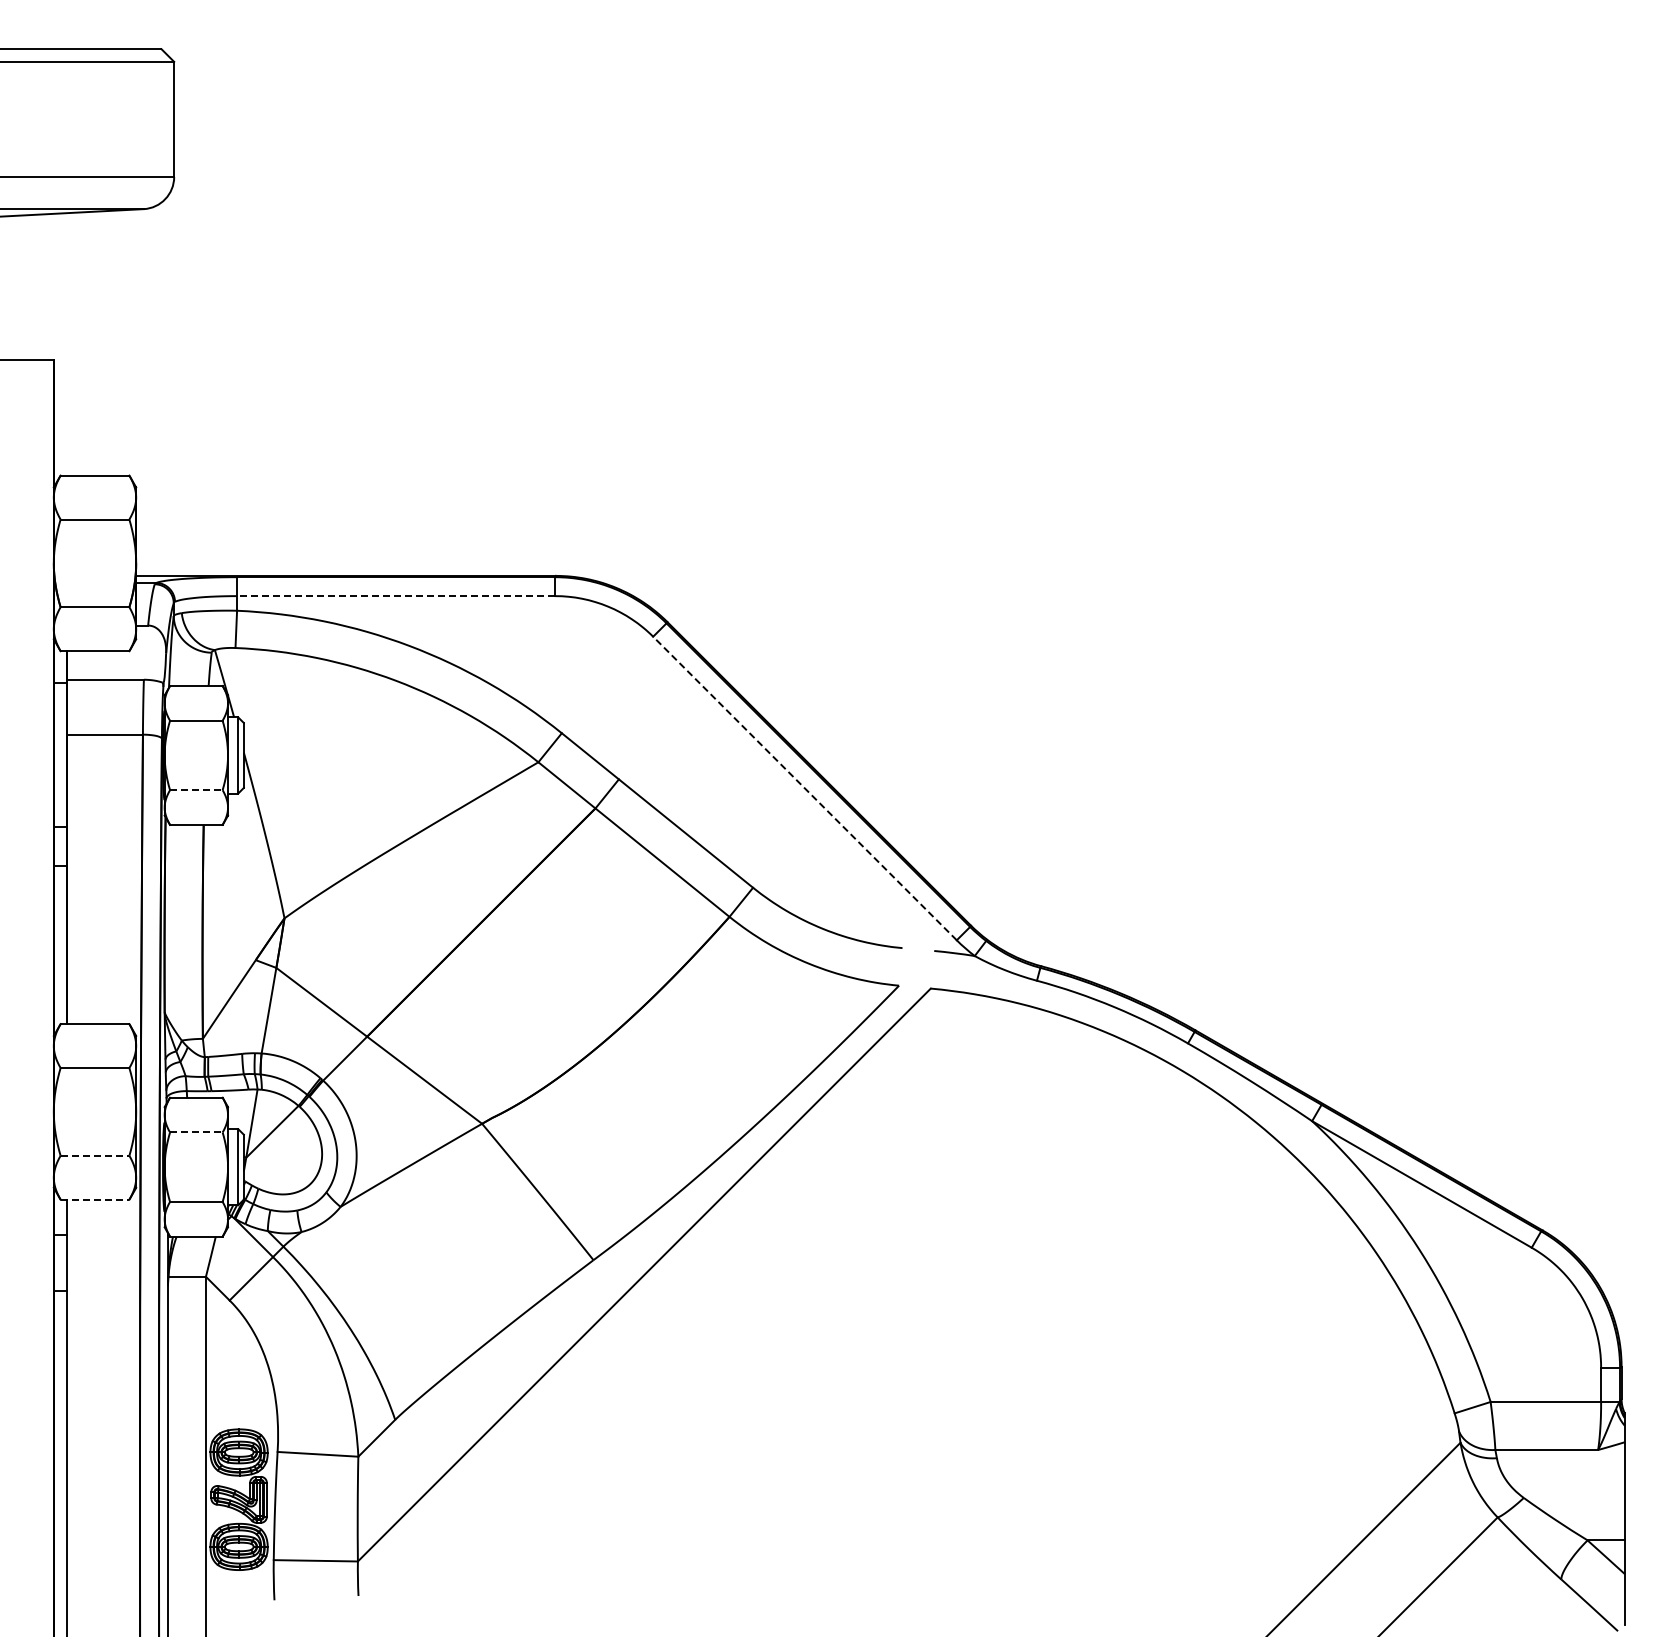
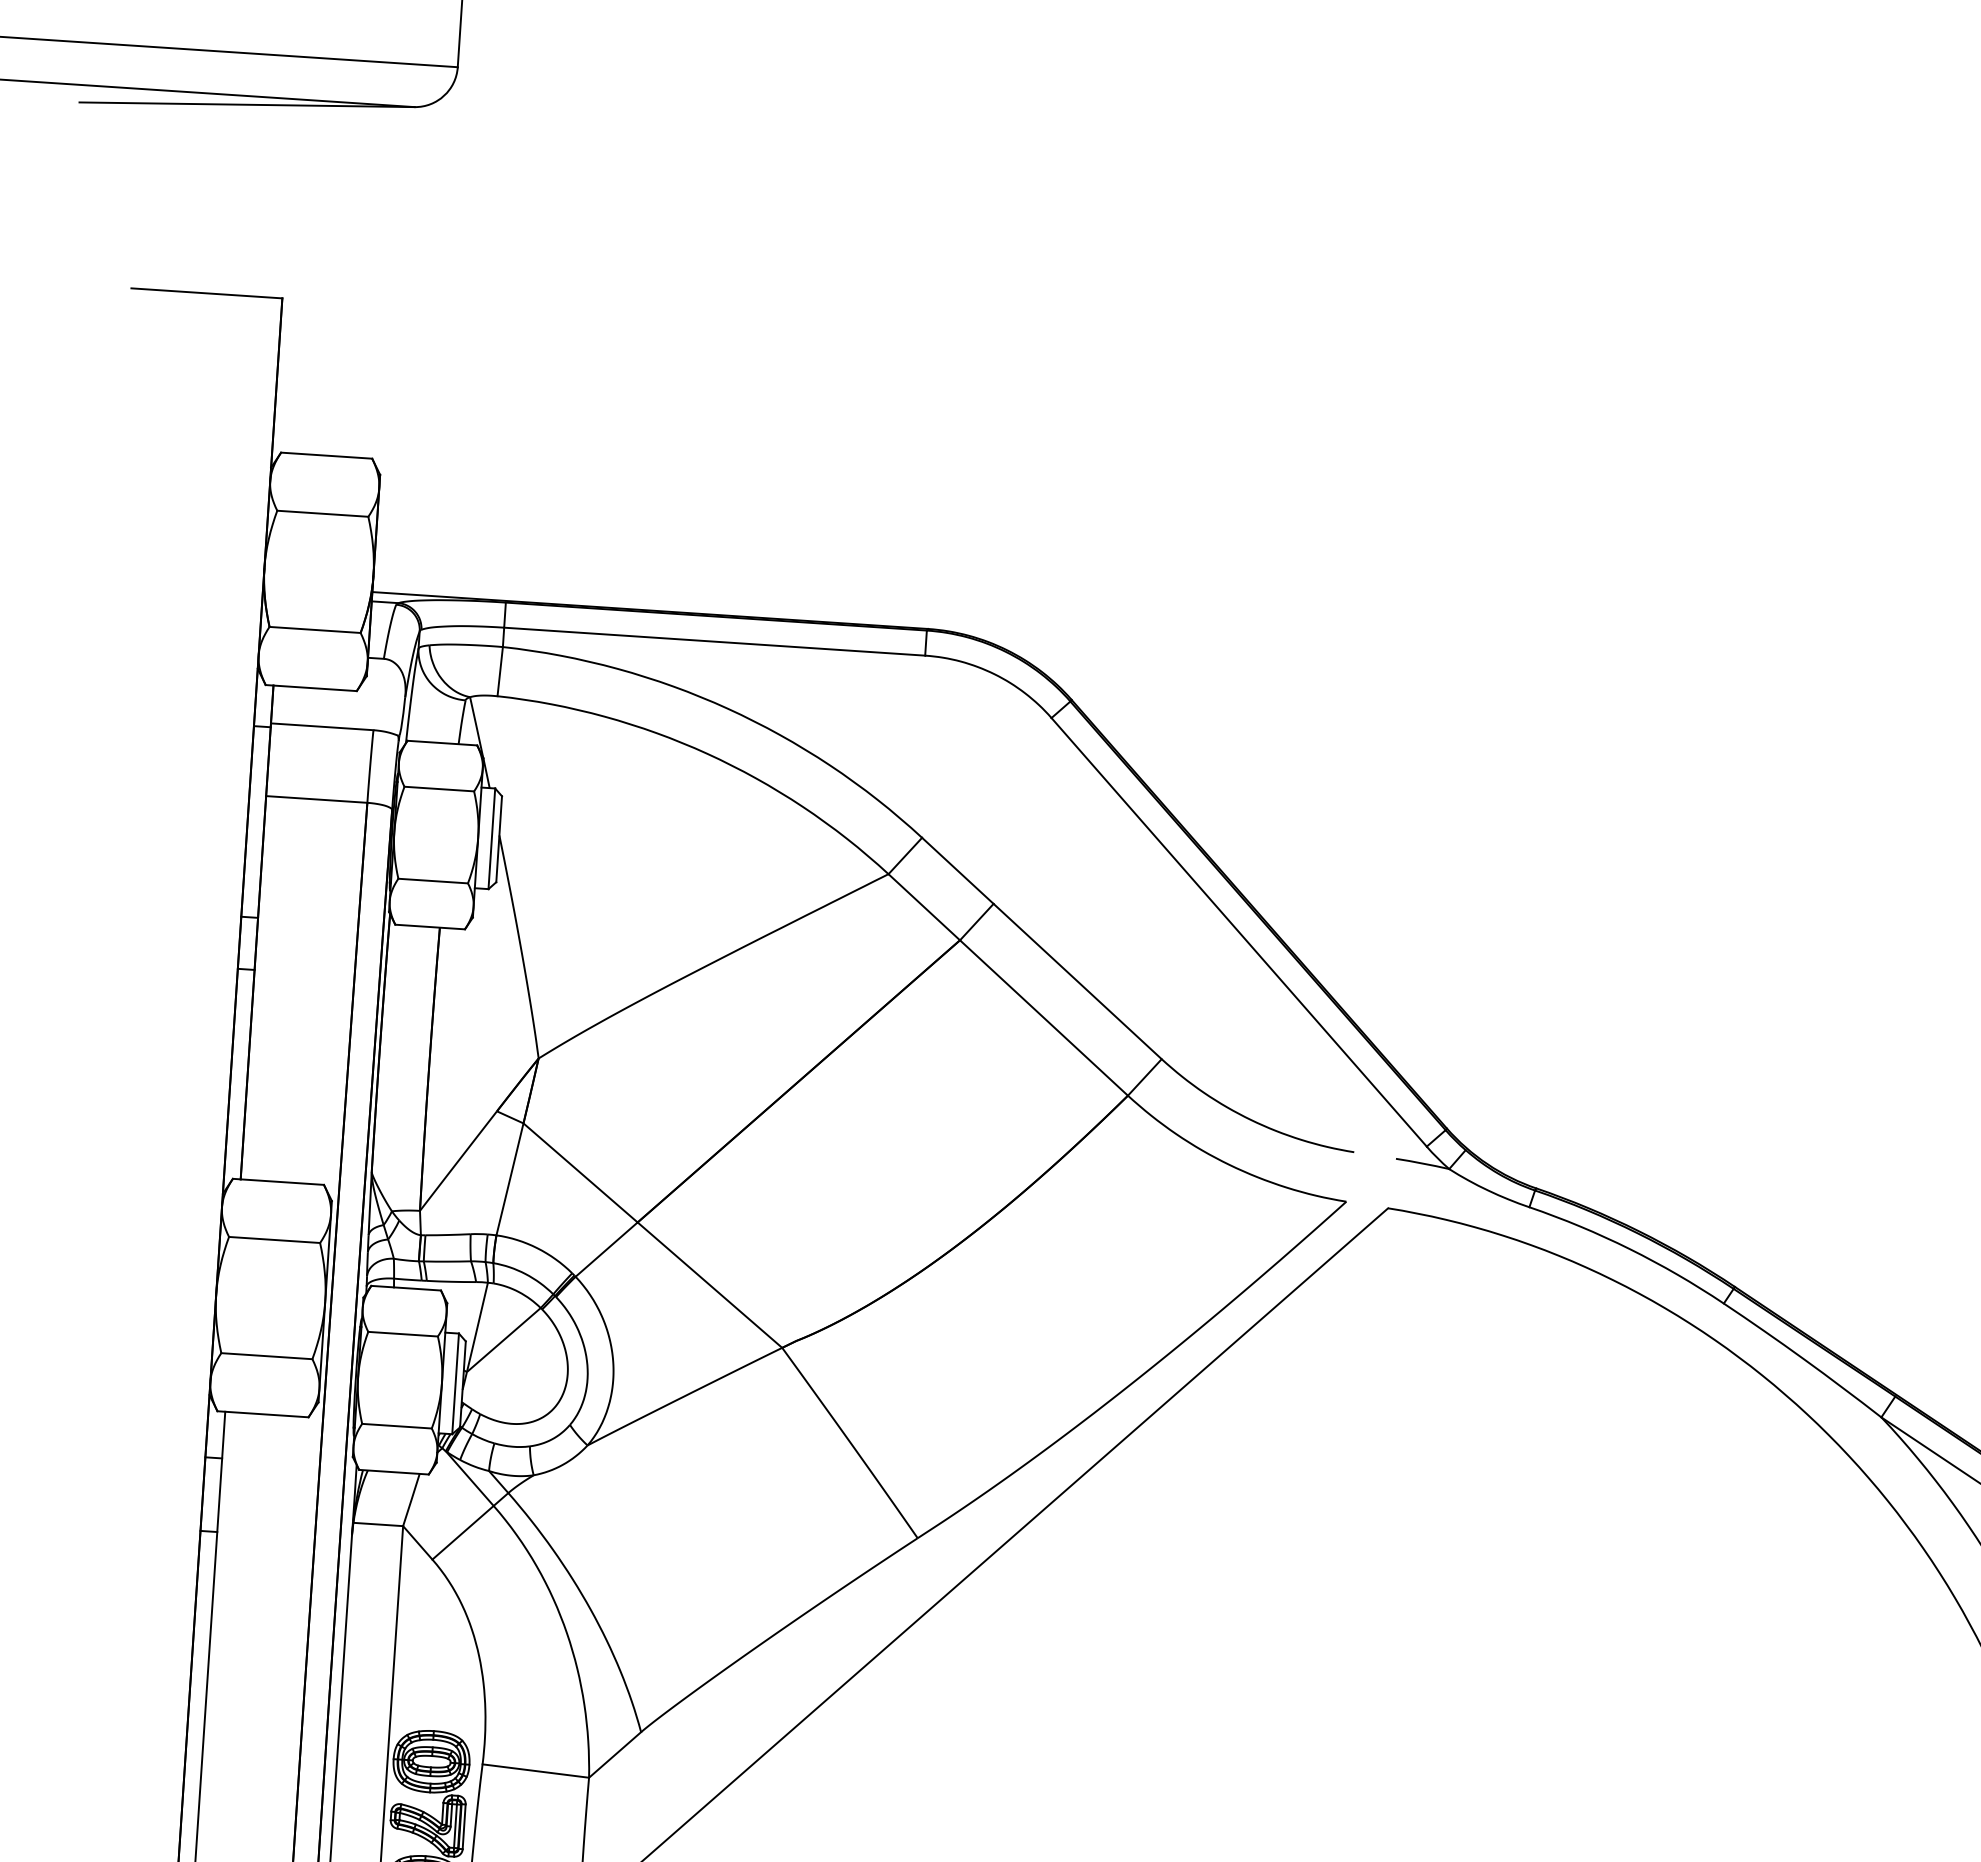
line: (396, 596) -> (715, 642), dashed -> solid
line: (804, 788) -> (1238, 932), dashed -> solid
line: (196, 790) -> (433, 881), dashed -> solid
line: (196, 1132) -> (403, 1334), dashed -> solid
line: (95, 1155) -> (267, 1355), dashed -> solid
line: (95, 1199) -> (263, 1414), dashed -> solid

